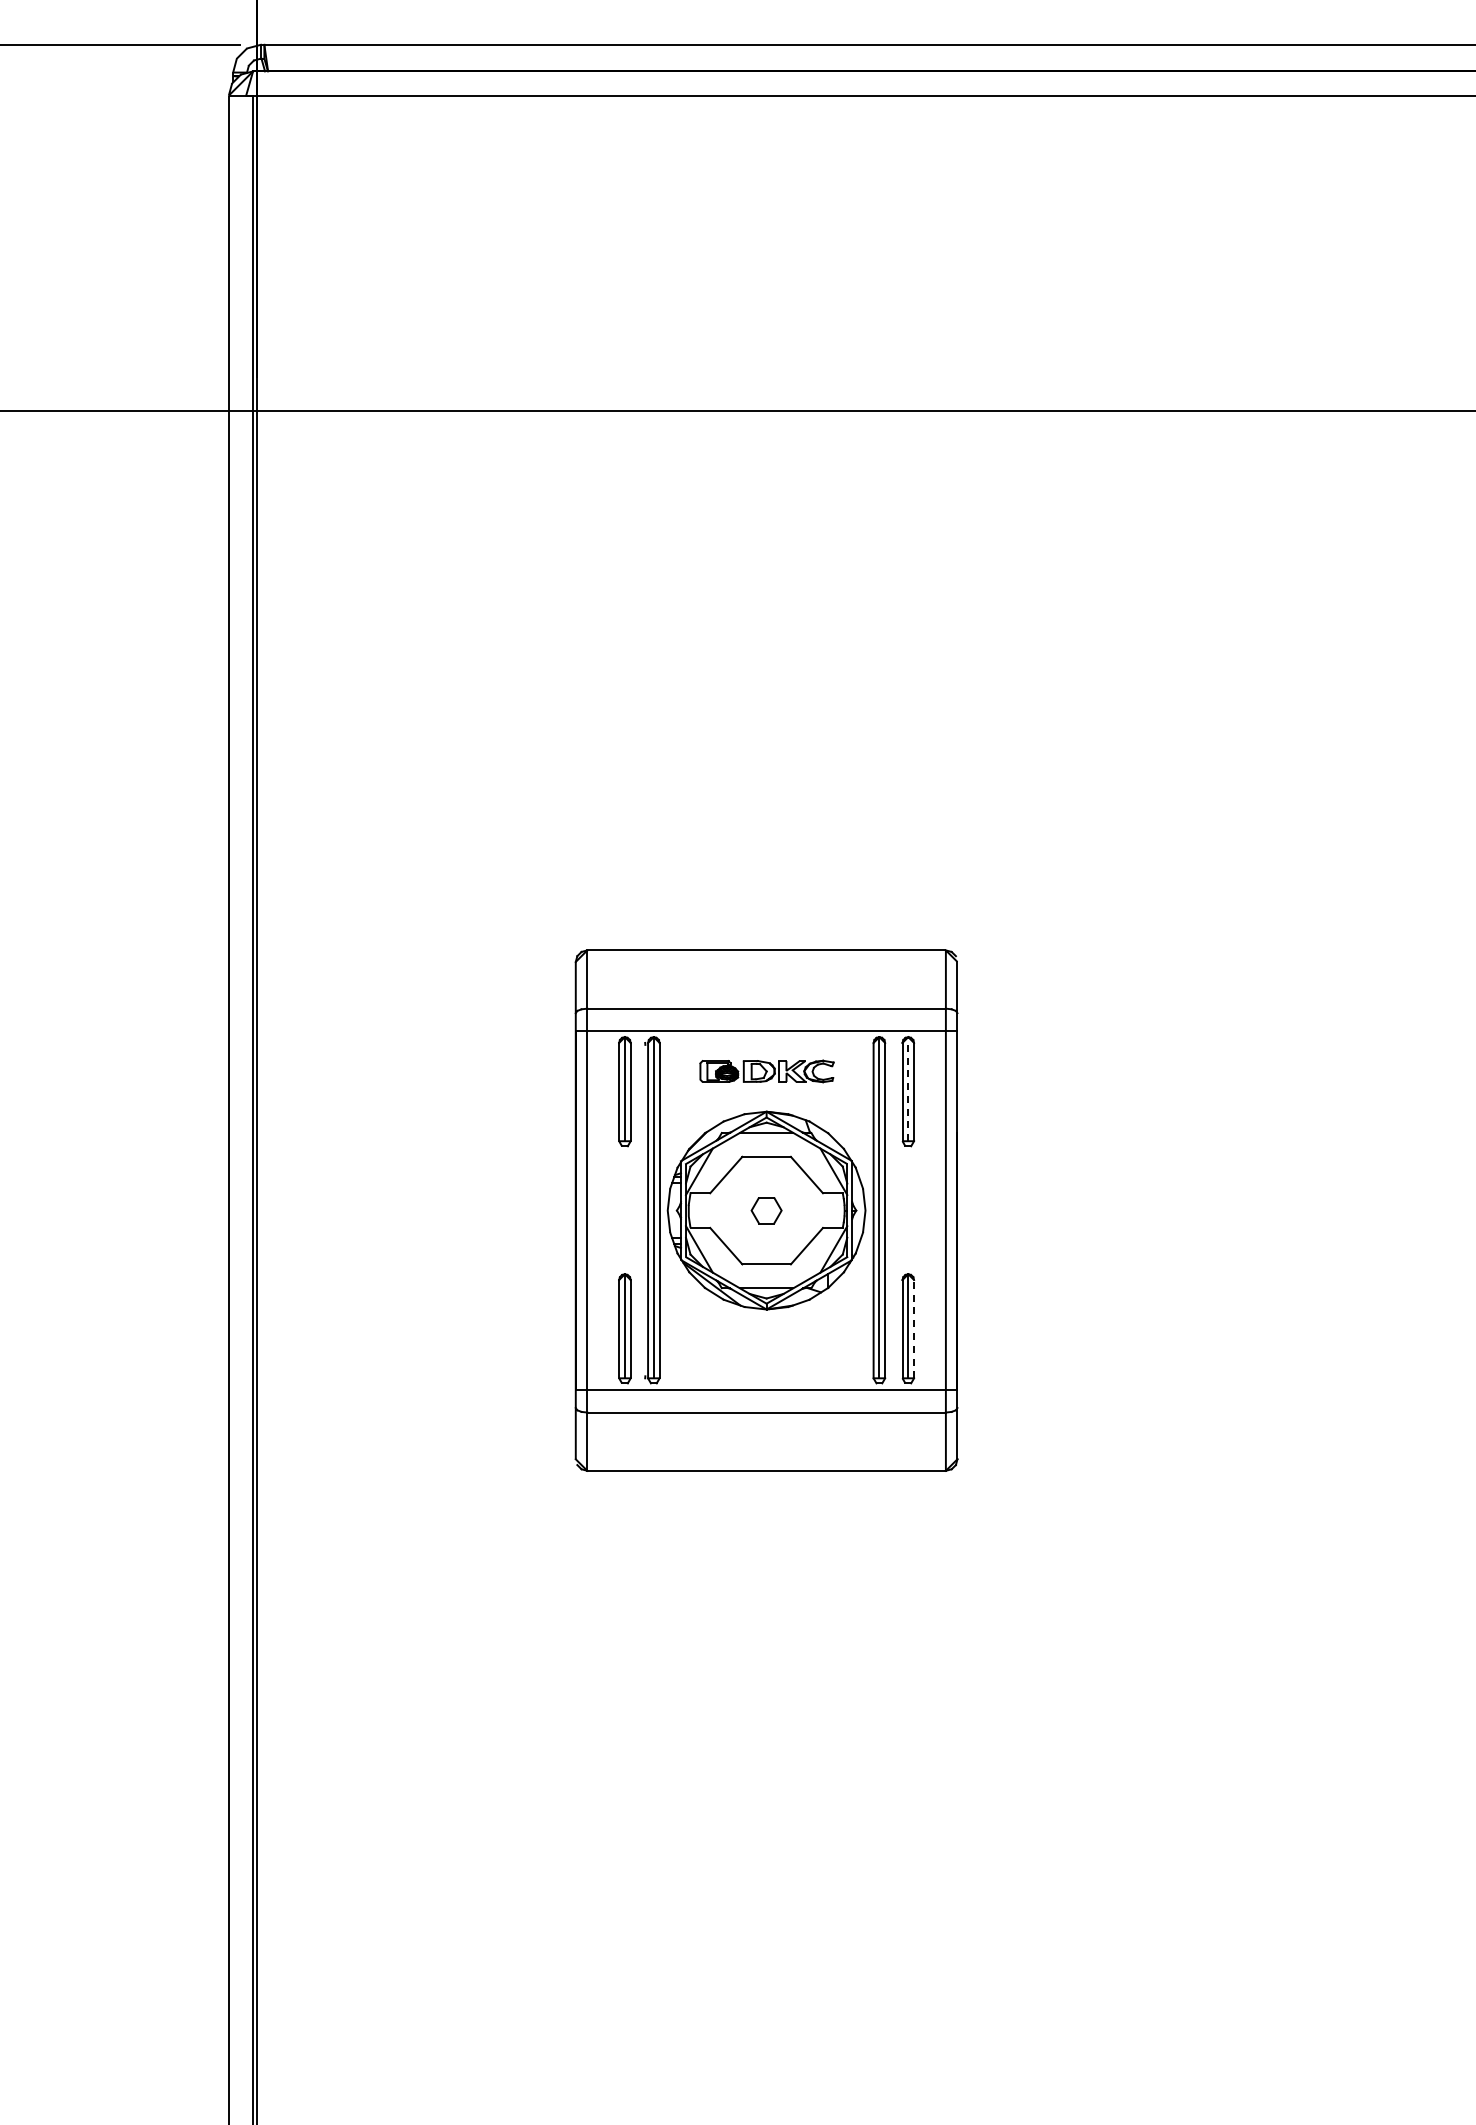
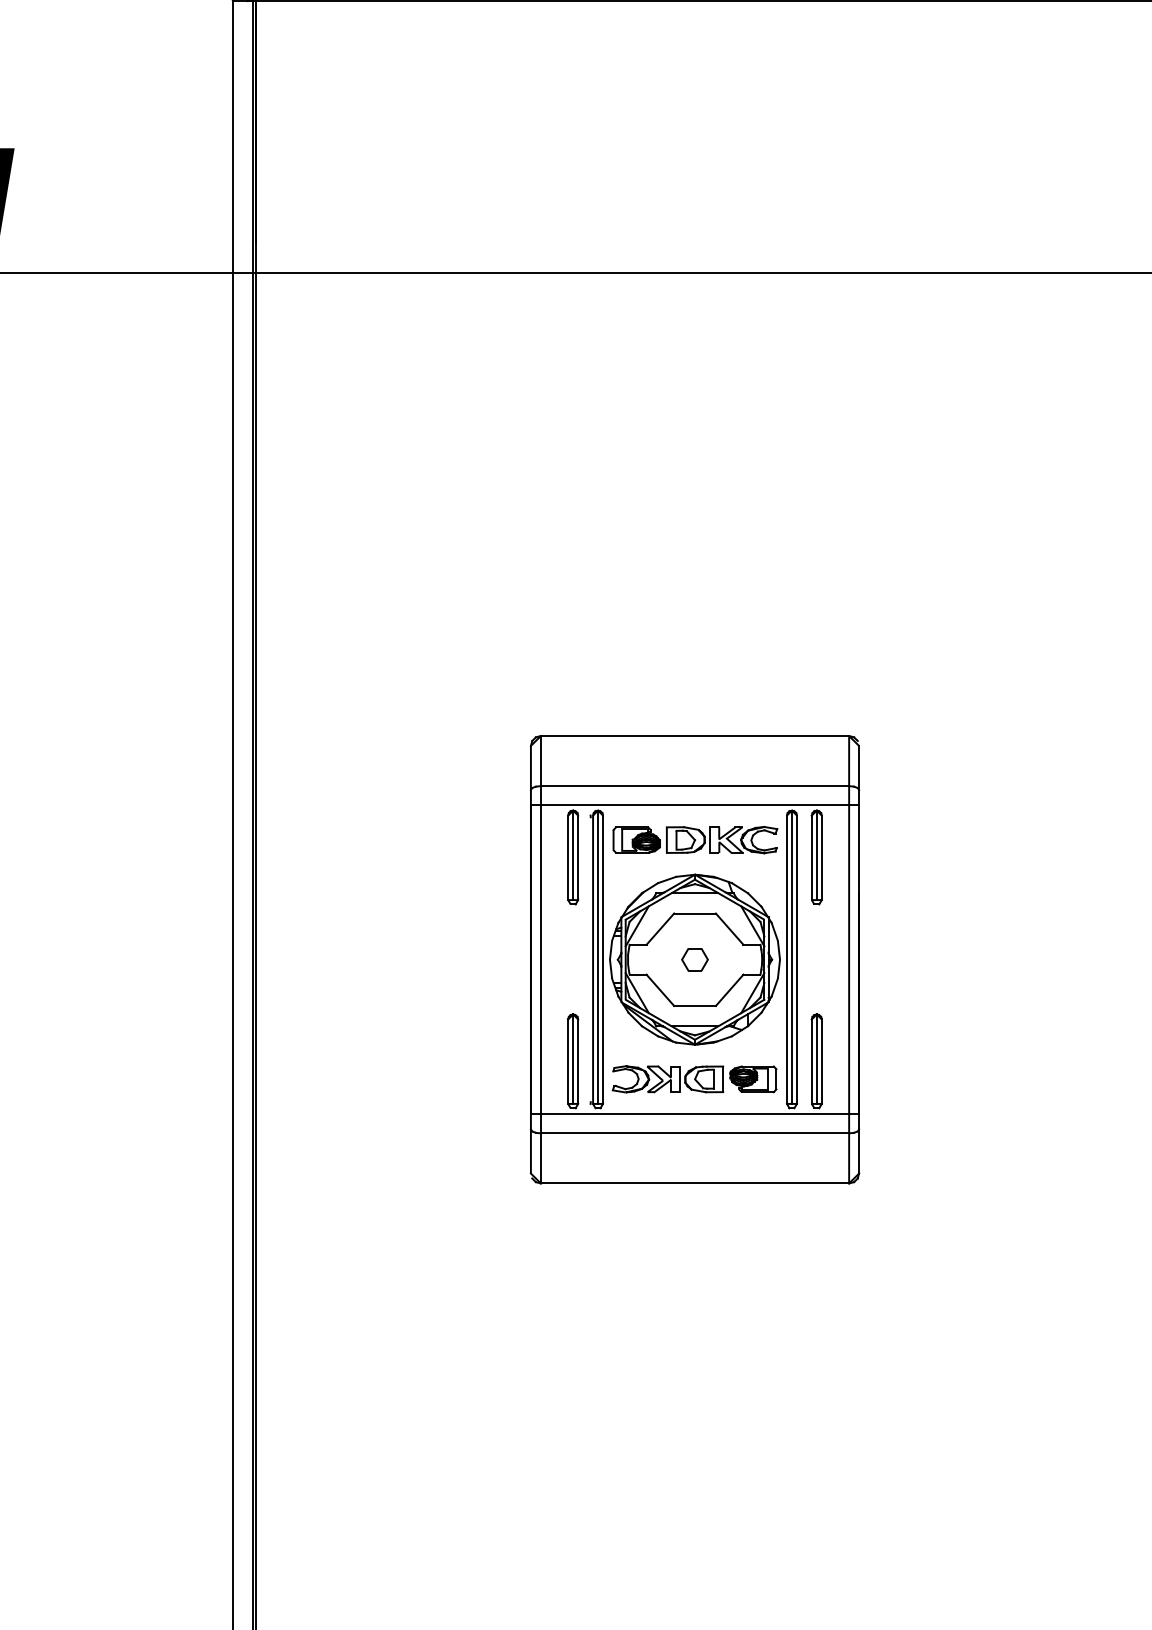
part: (766, 1071) -> (694, 840), size x1.43
line: (908, 1088) -> (816, 854), dashed -> solid
line: (914, 1328) -> (822, 1061), dashed -> solid
part: (766, 1349) -> (694, 1079), added

